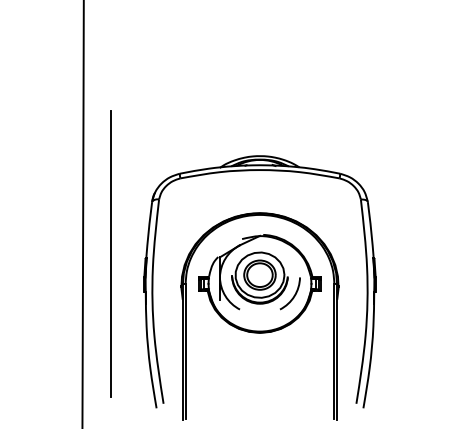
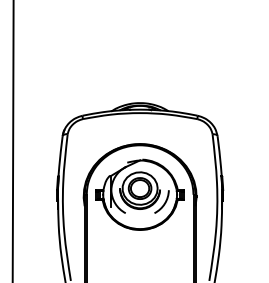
line: (111, 253) -> (33, 173), removed

